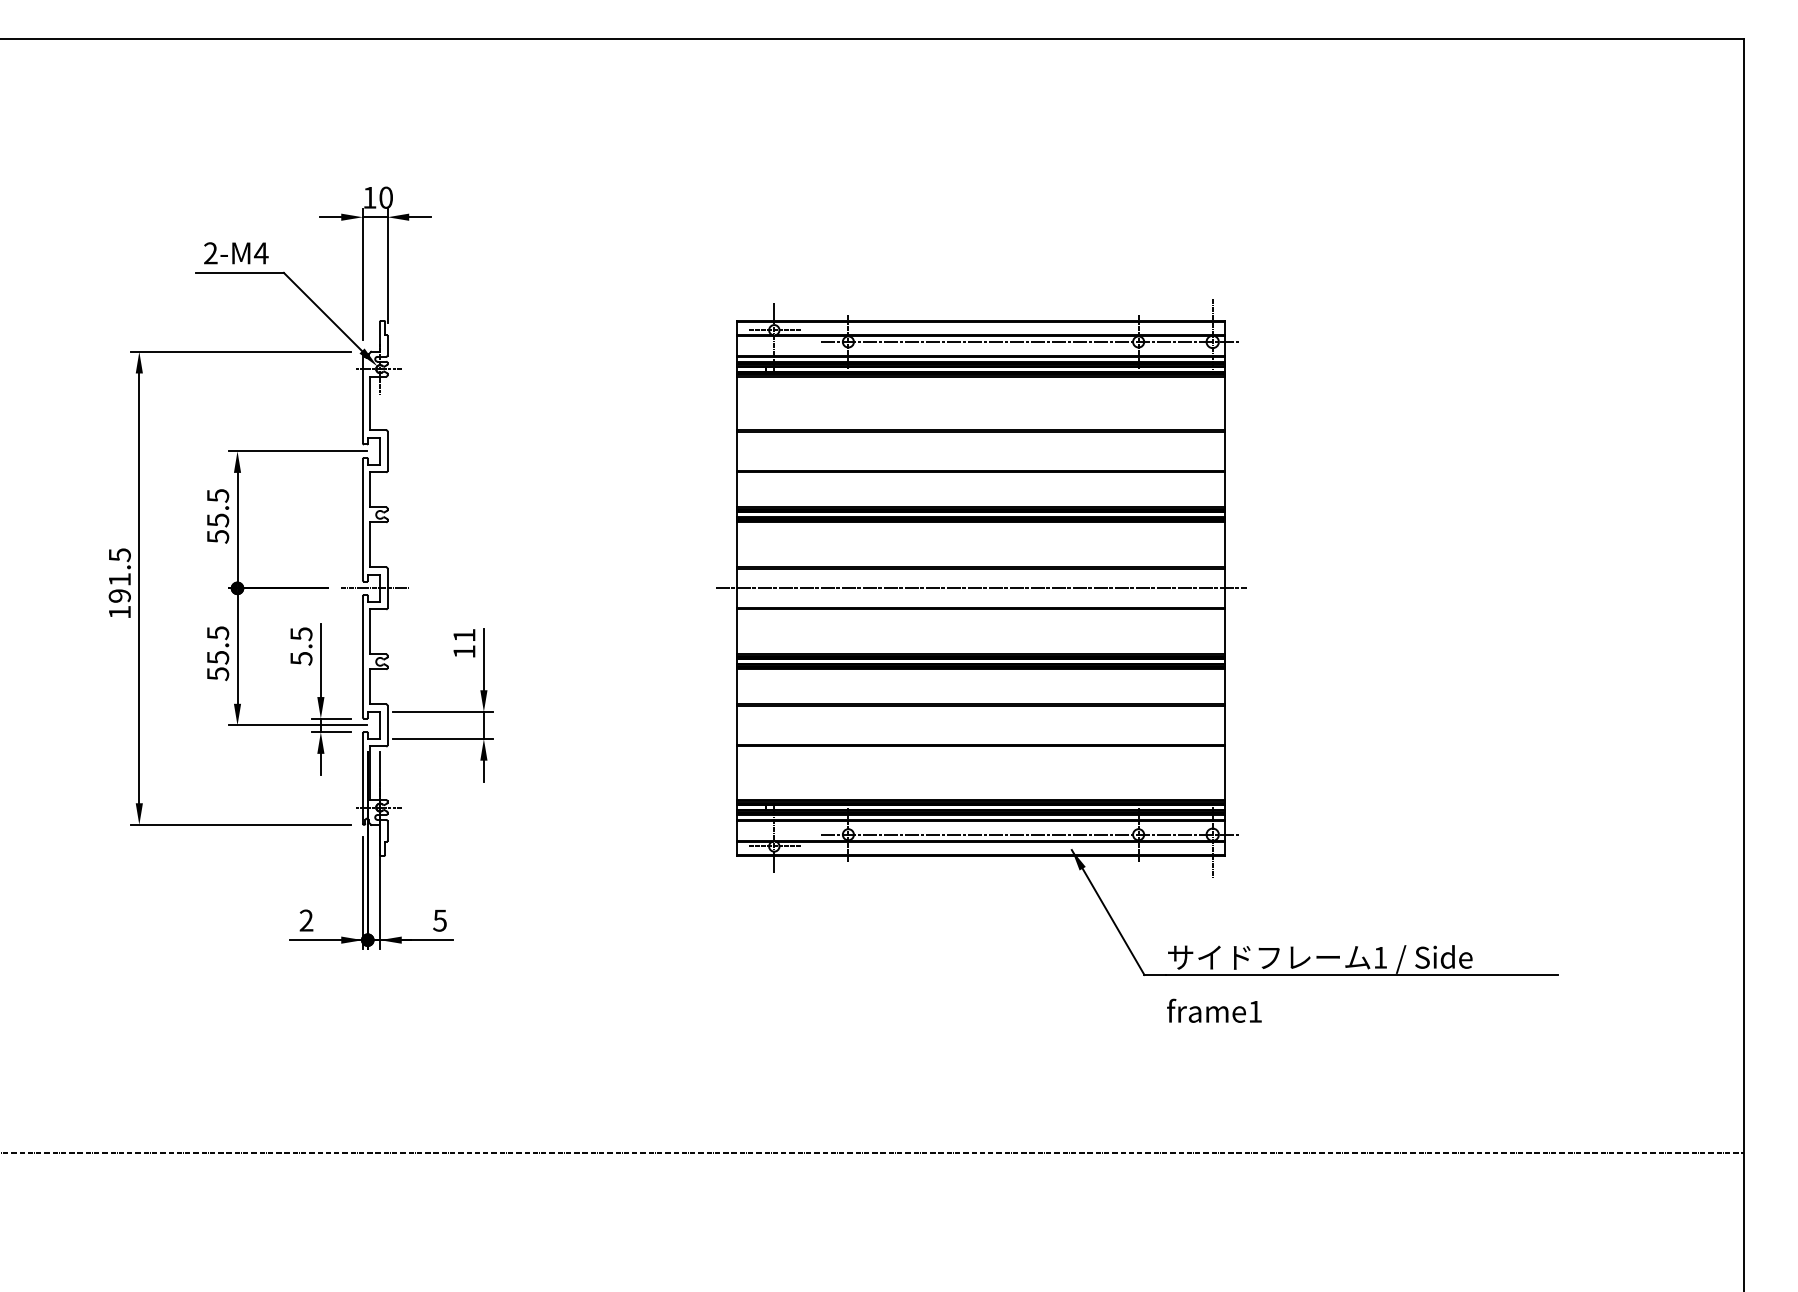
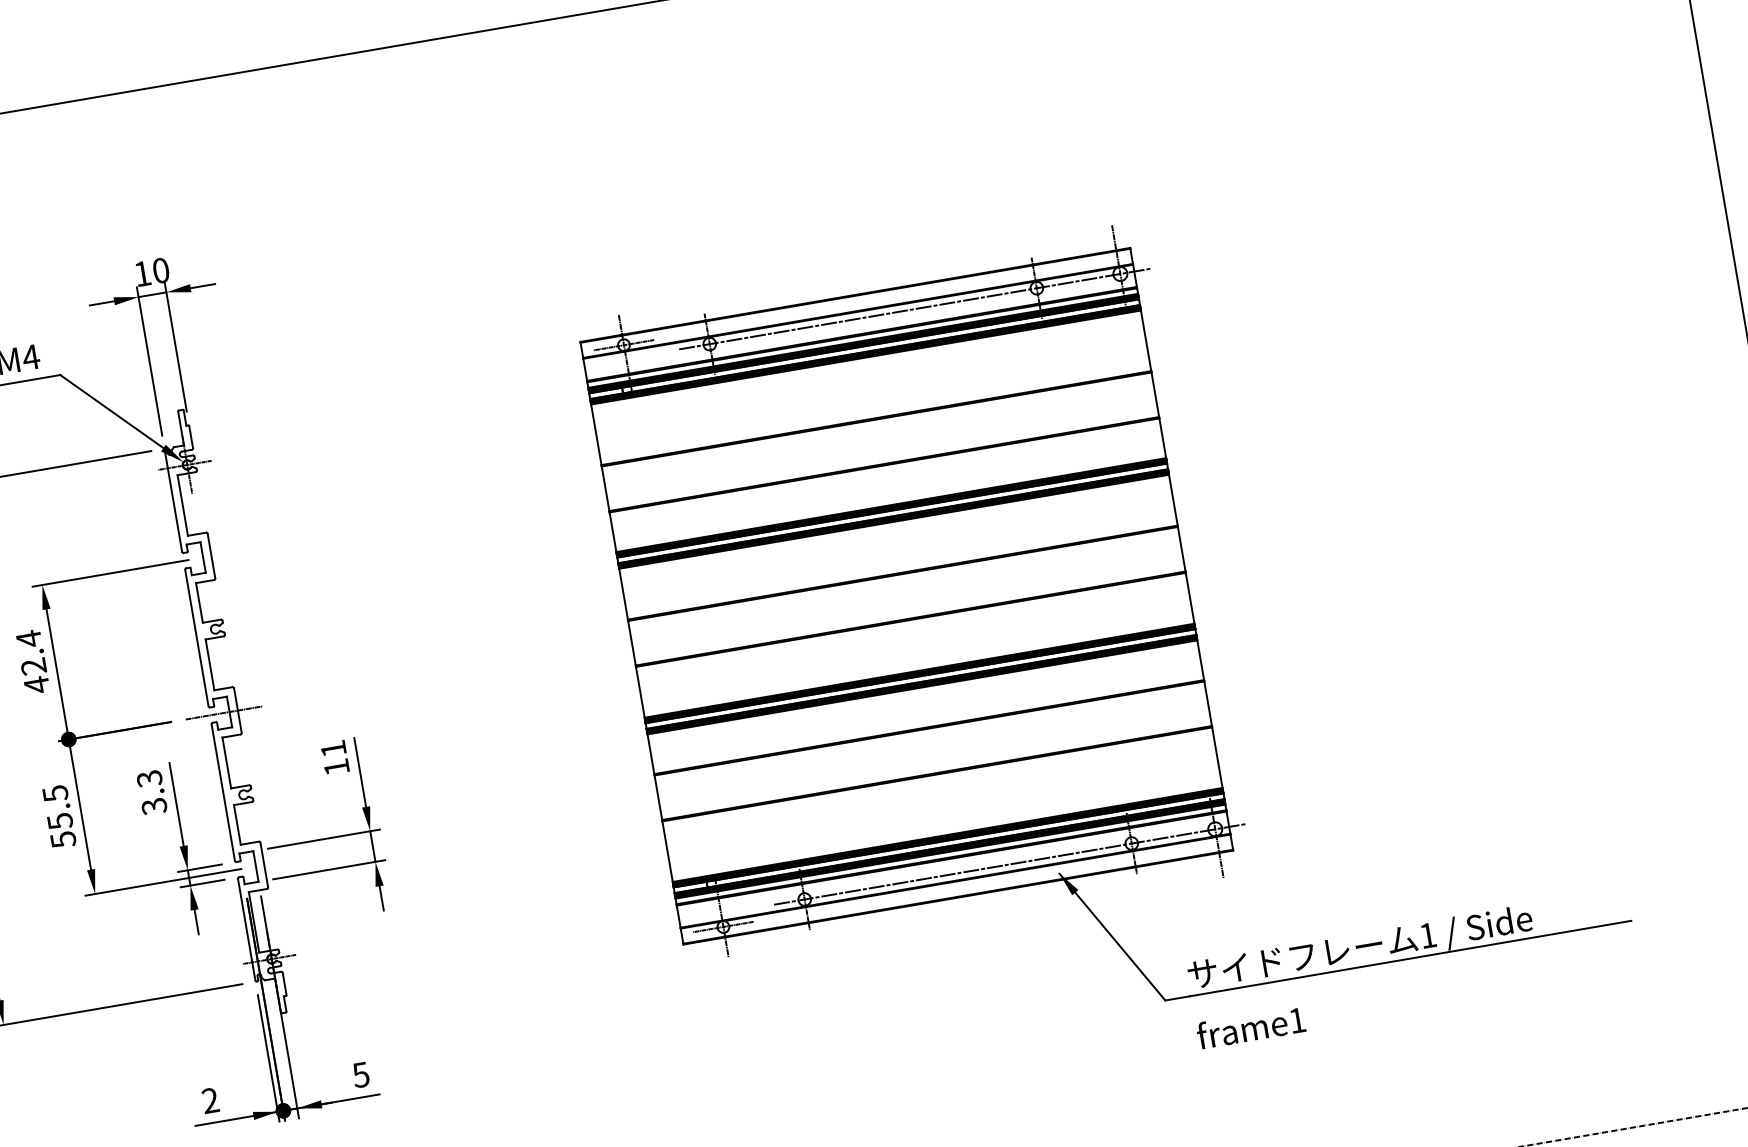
text: (218, 516) -> (33, 662), 55.5 -> 42.4
line: (980, 588) -> (906, 596), removed
text: (300, 645) -> (150, 791), 5.5 -> 3.3

